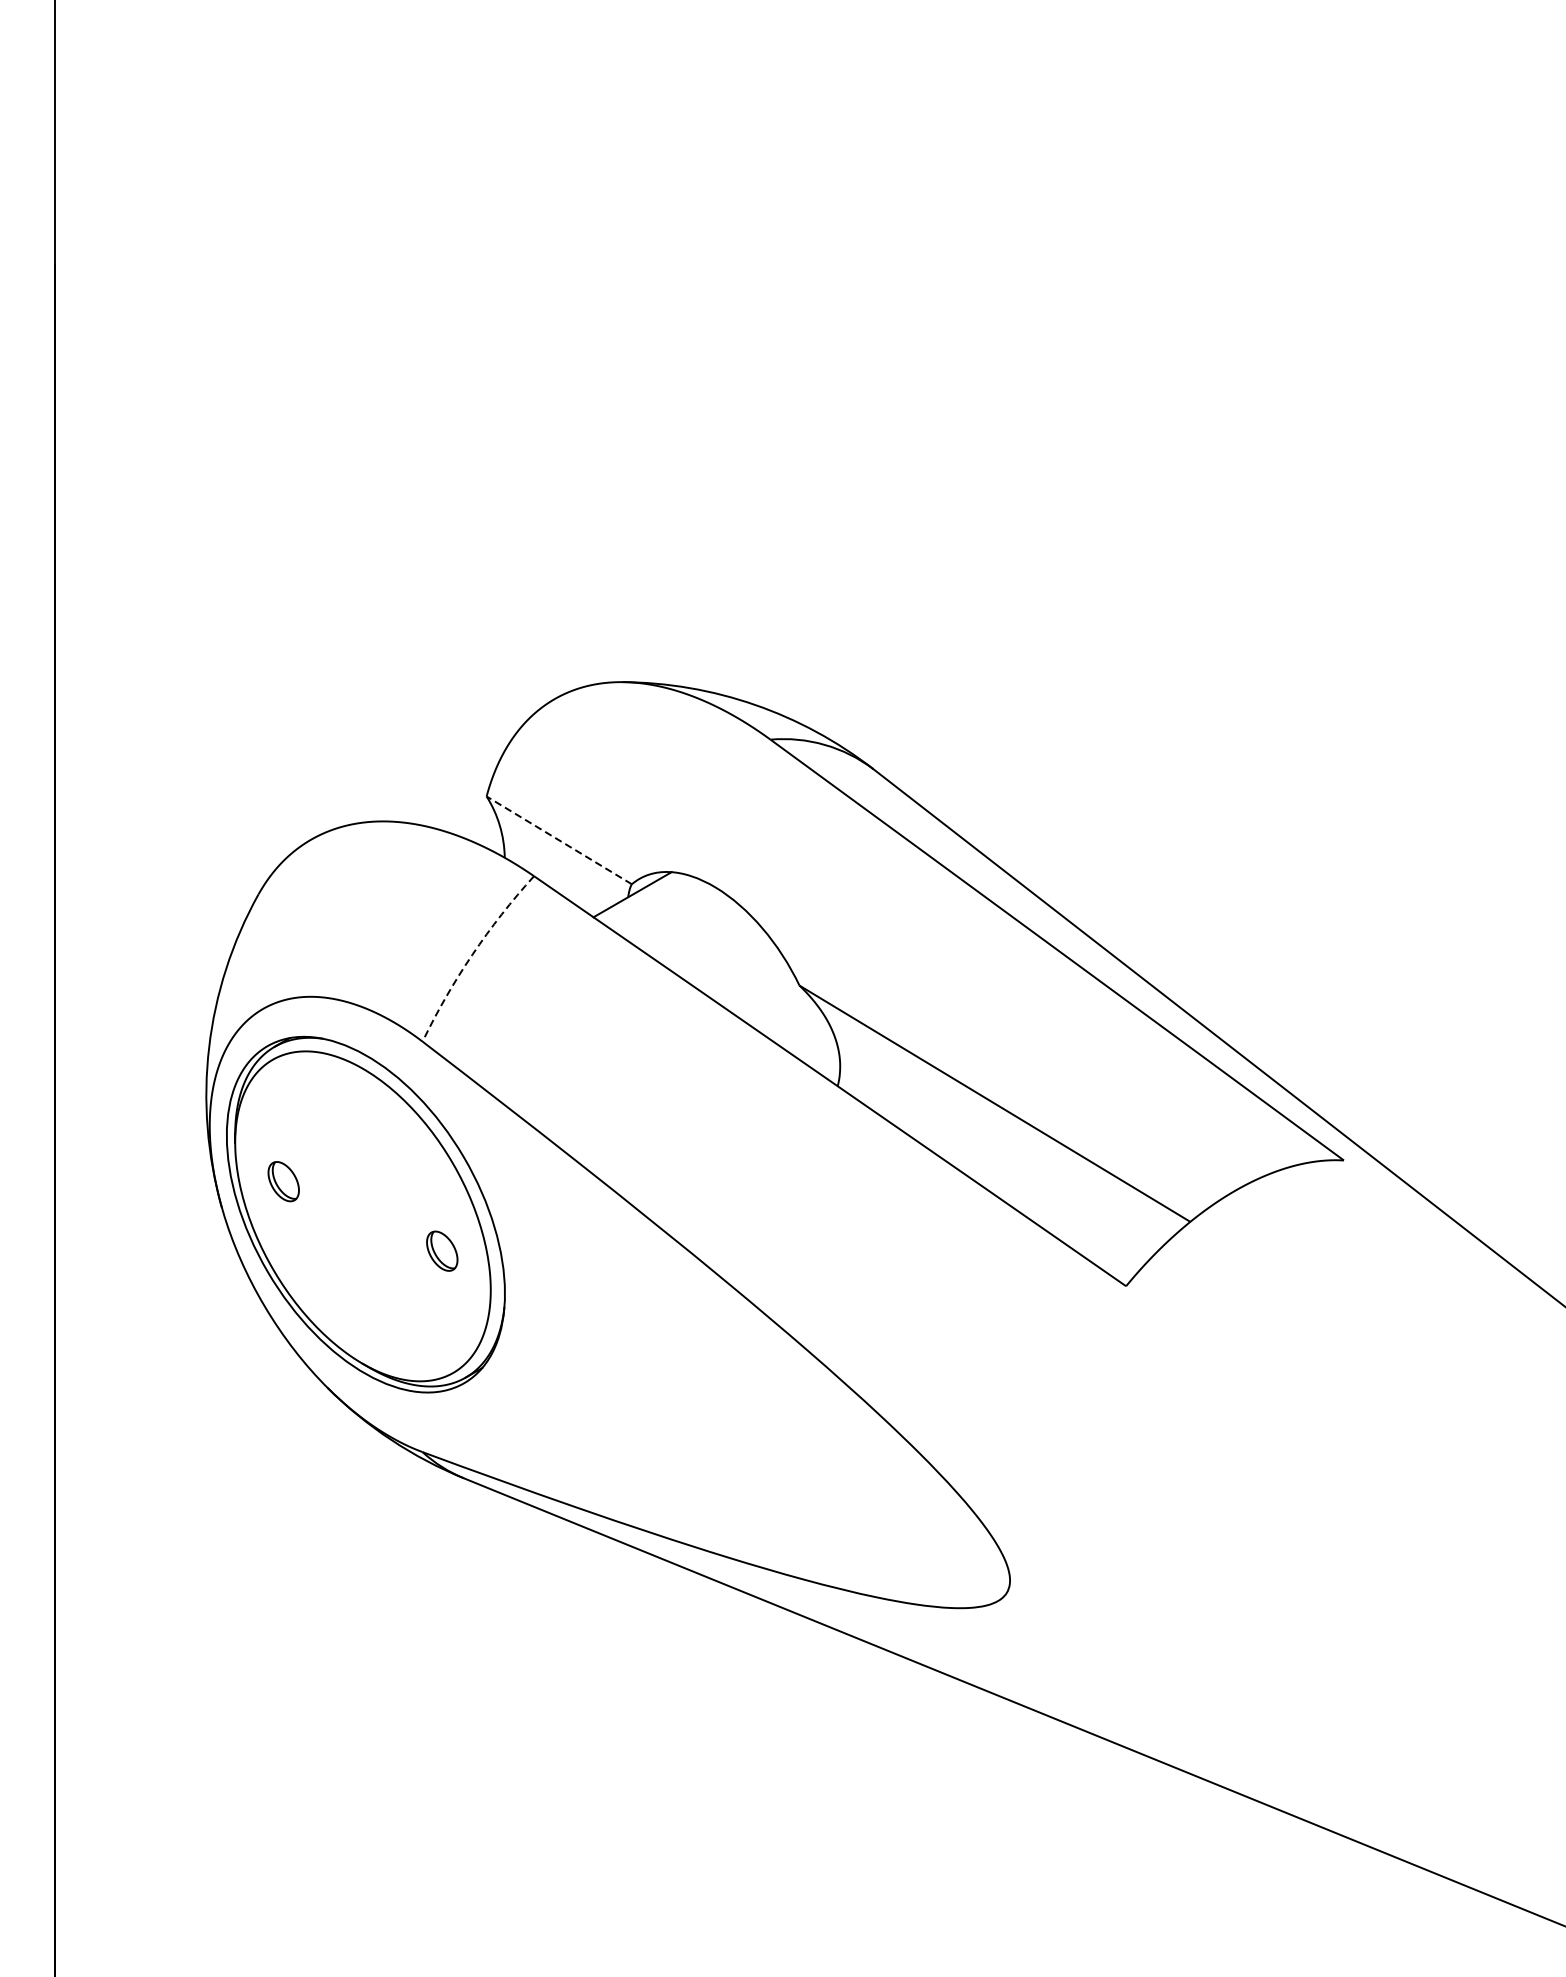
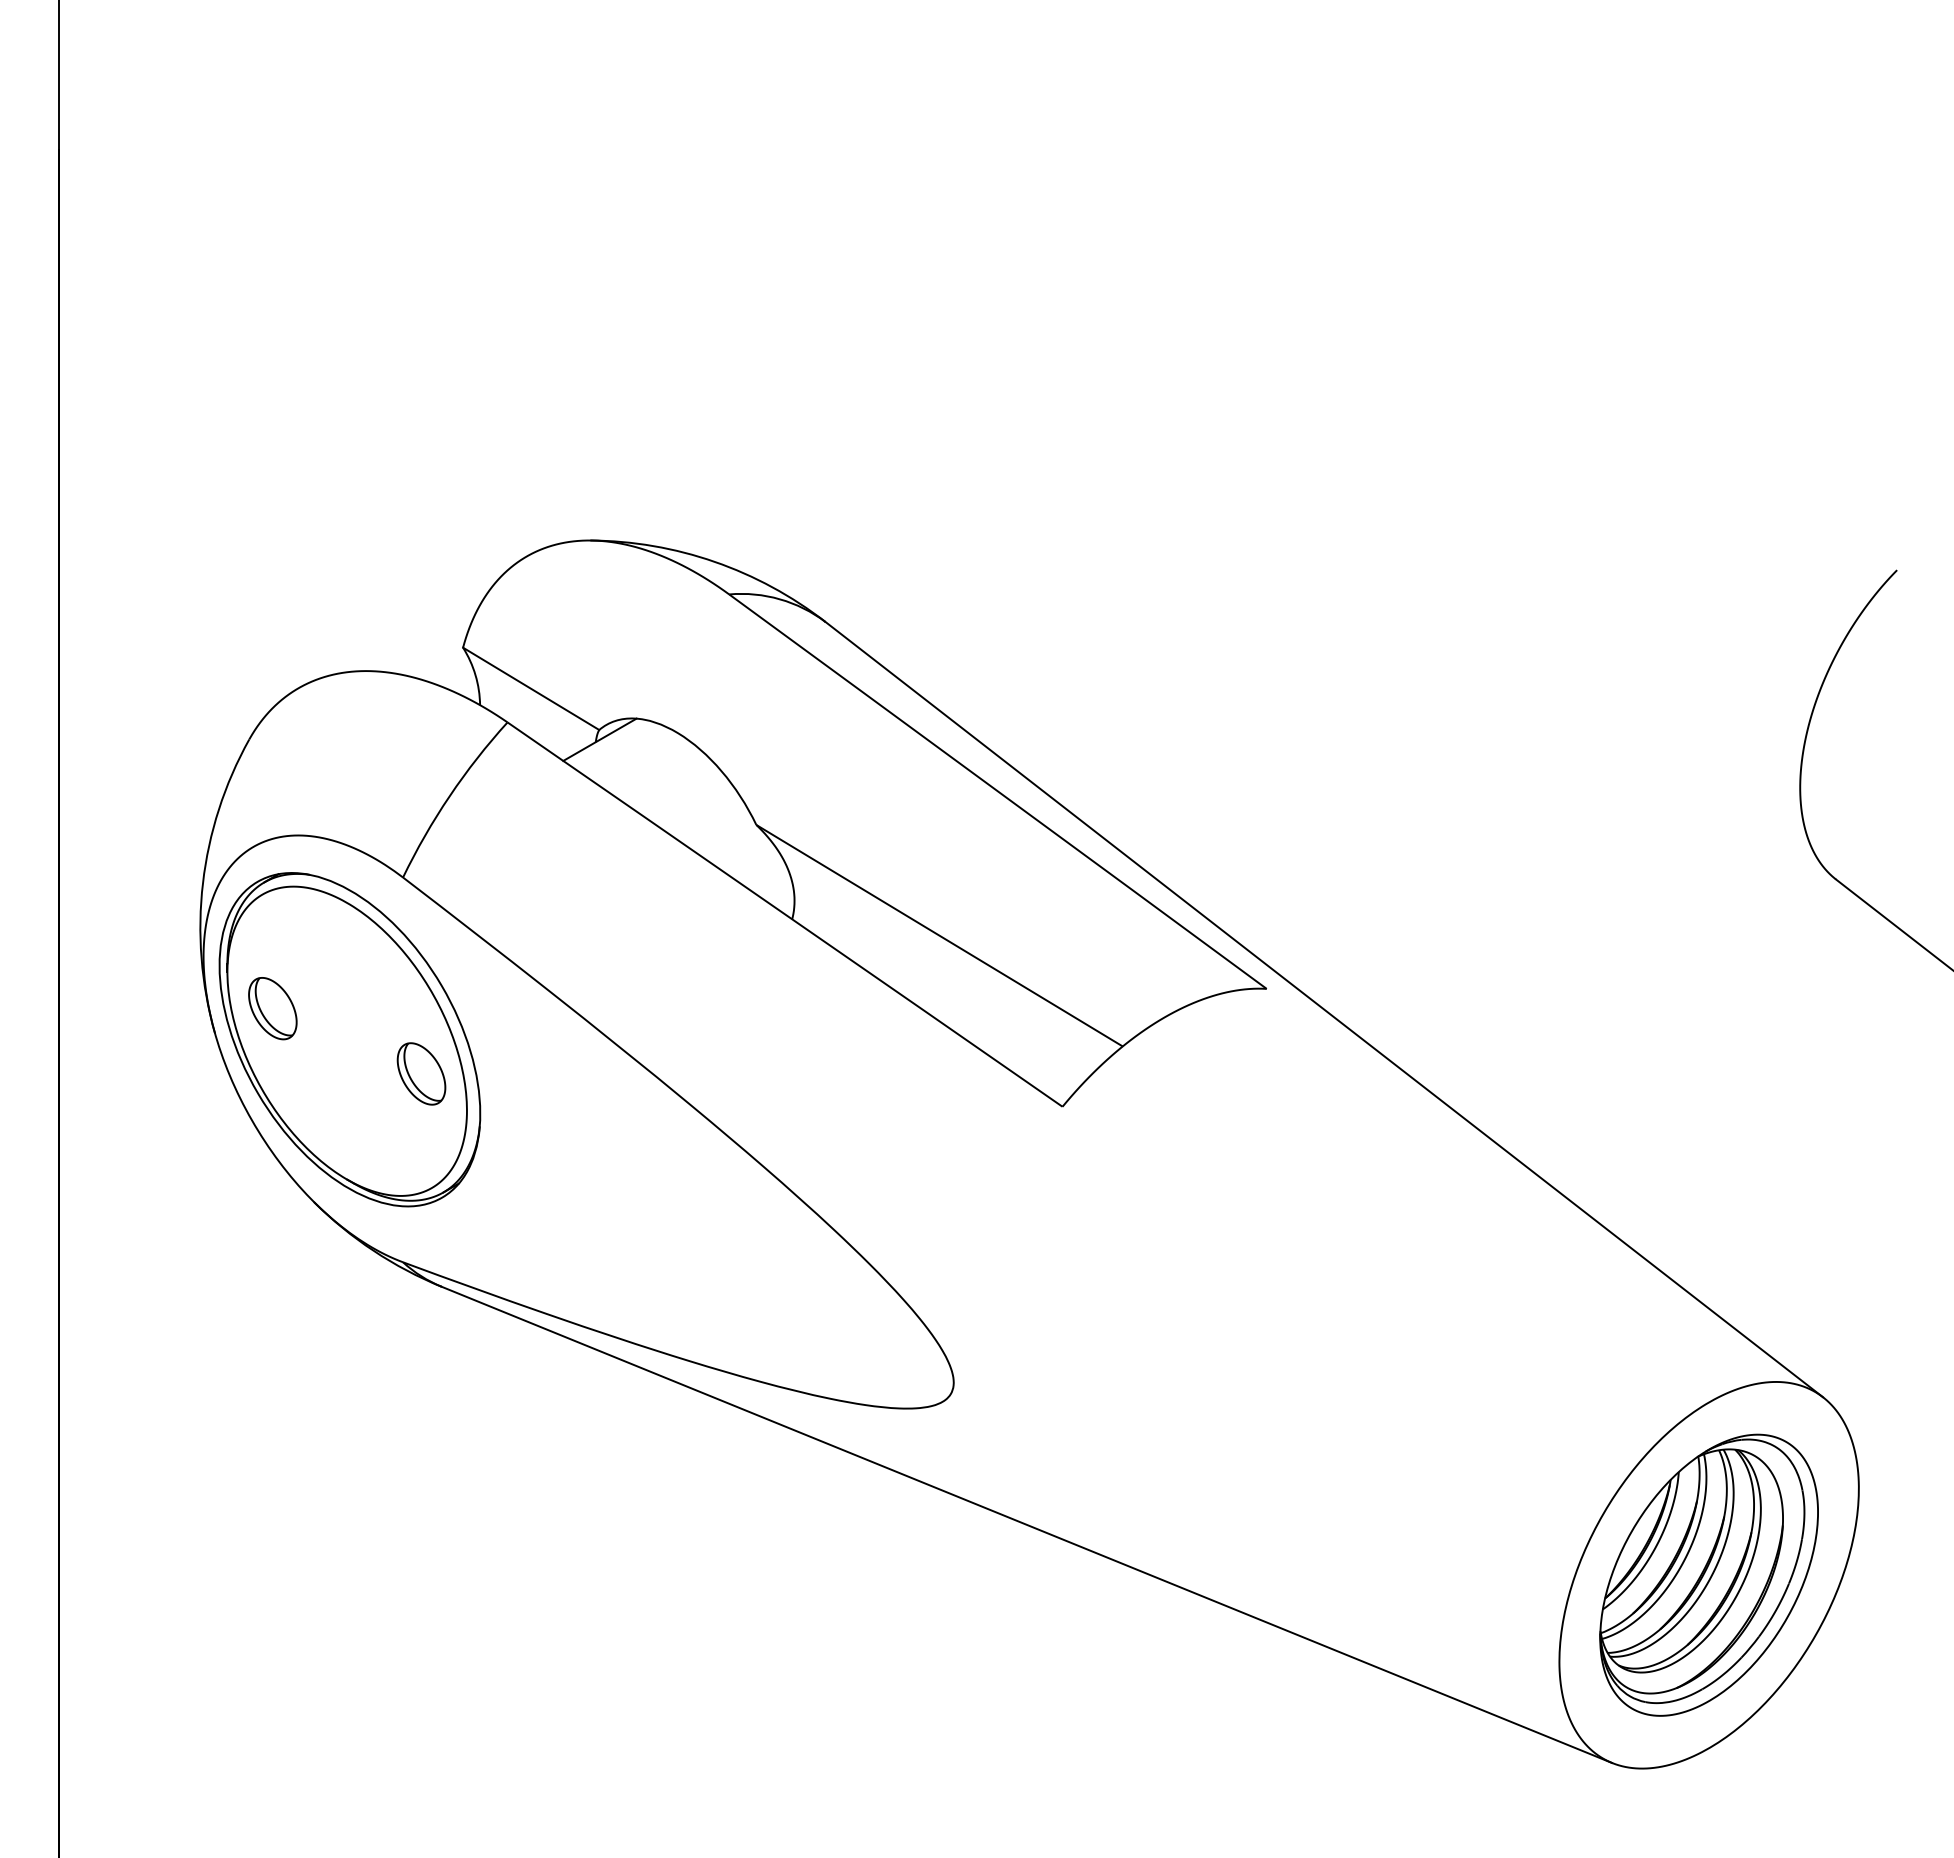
line: (559, 840) -> (531, 688), dashed -> solid
arc: (472, 955) -> (449, 796), dashed -> solid
part: (283, 1181) -> (272, 1008), size x1.67
part: (442, 1250) -> (421, 1073), size x1.67

